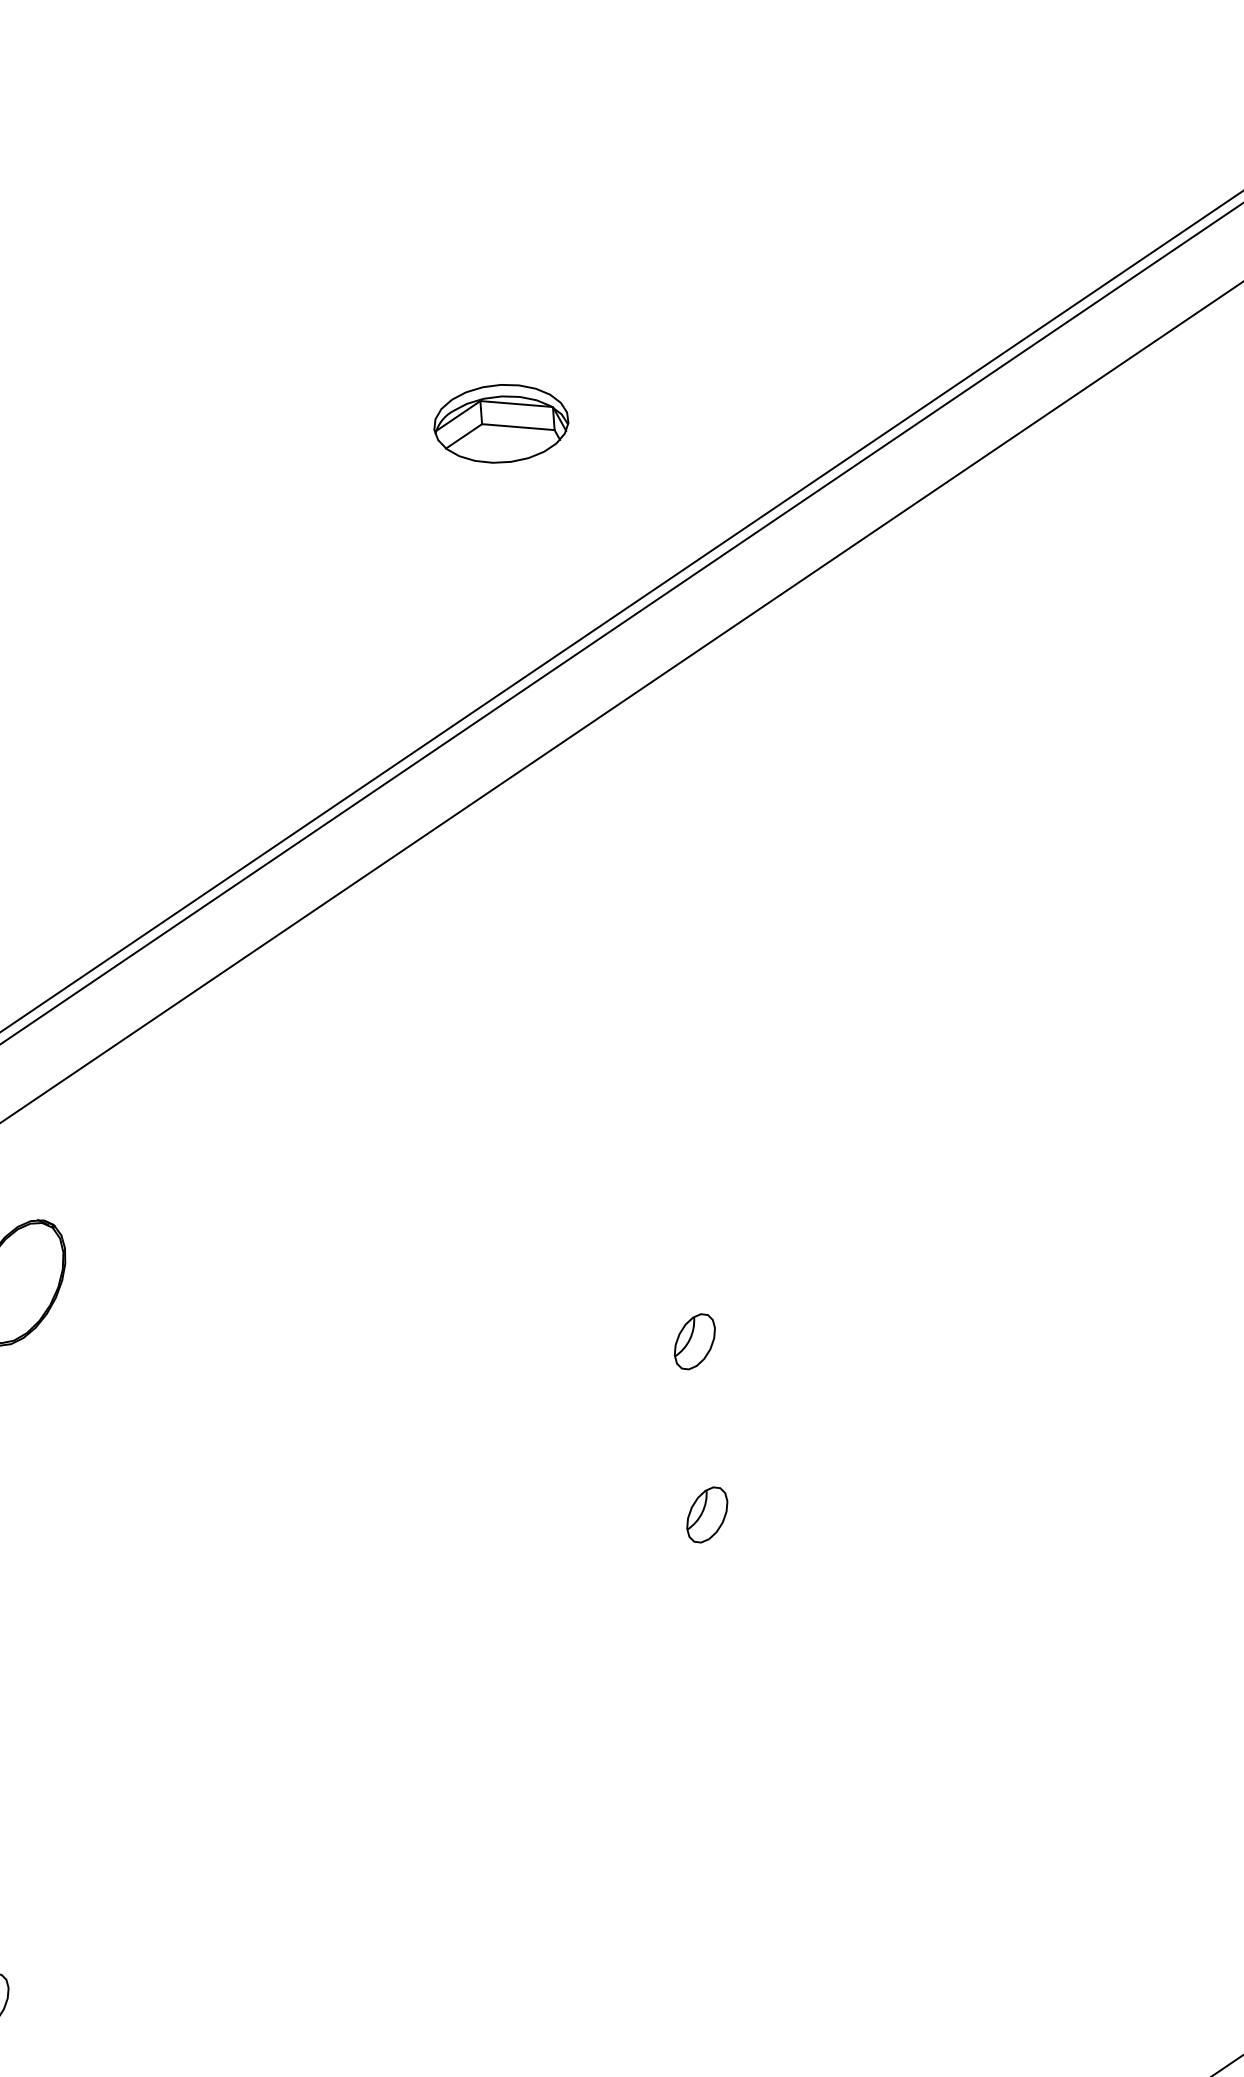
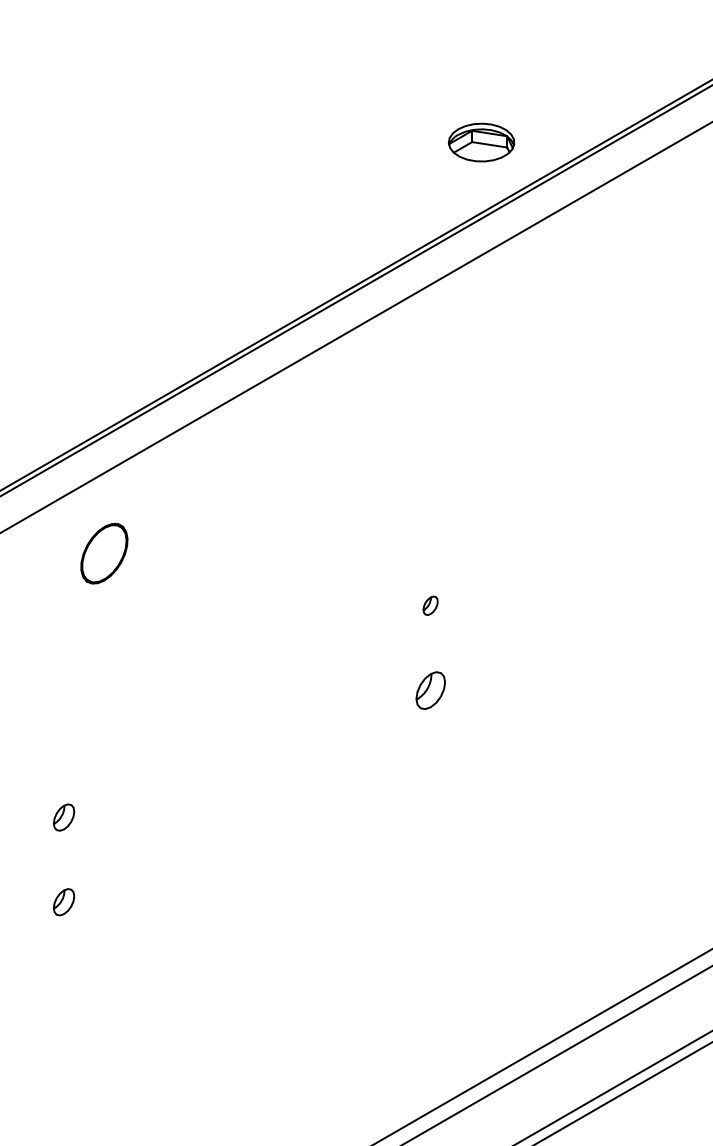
part: (501, 423) -> (481, 142), moved
part: (694, 1340) -> (430, 605), size x0.7
part: (706, 1514) -> (430, 690), size x1.4

